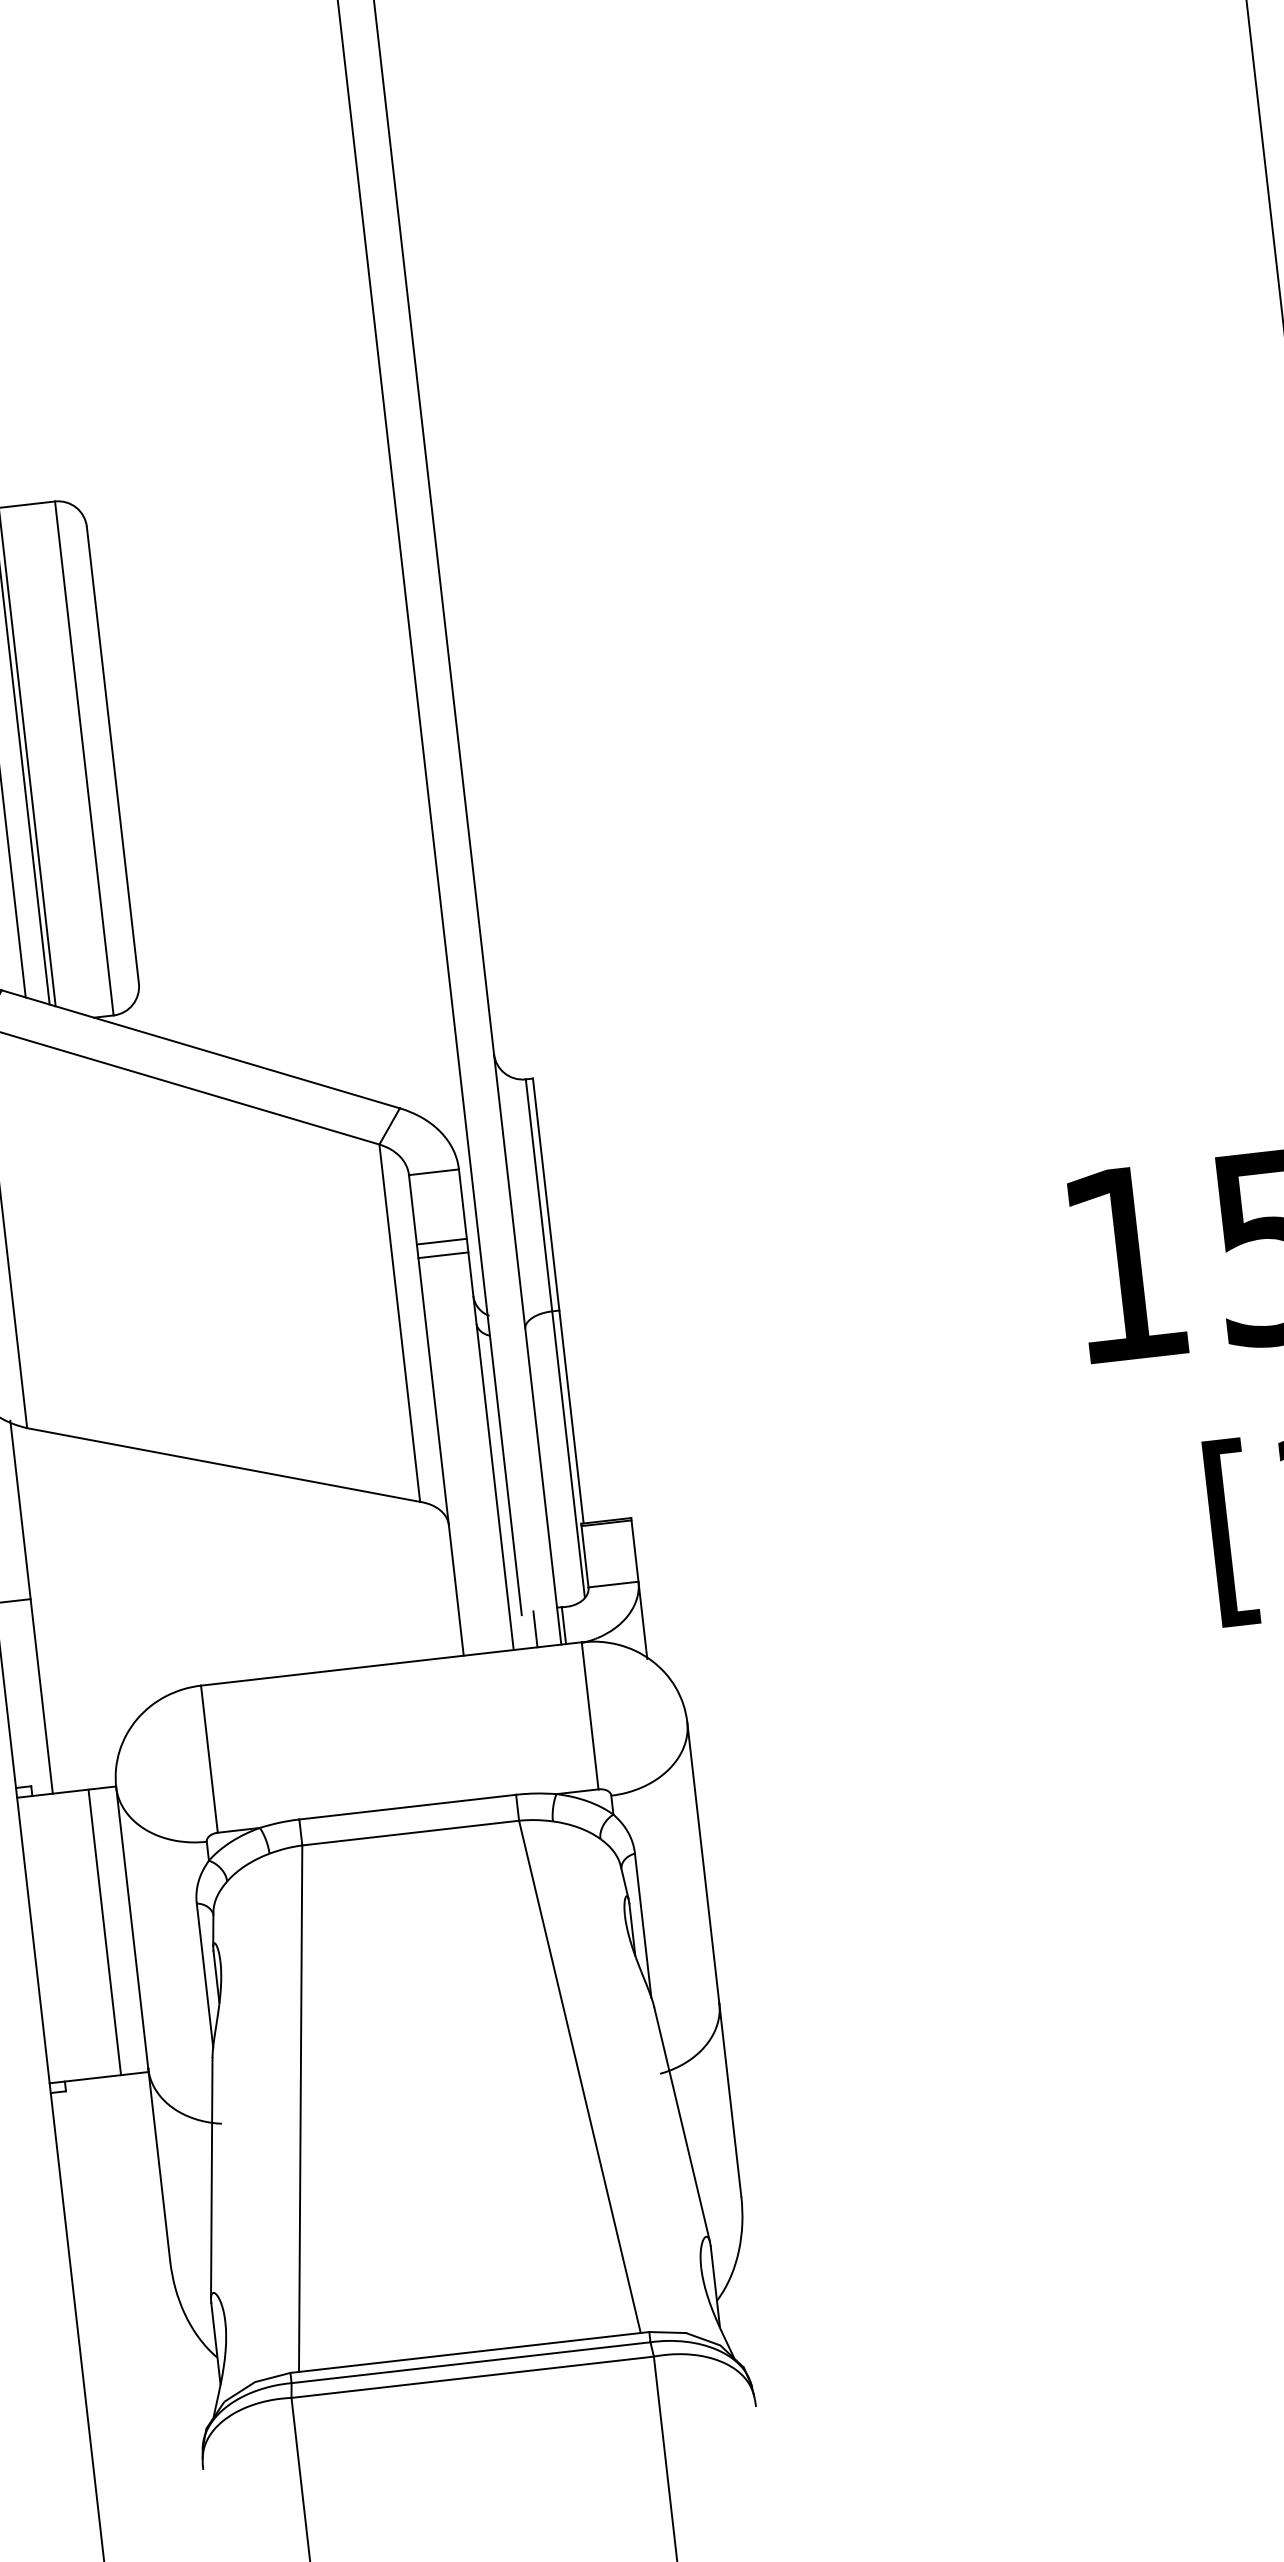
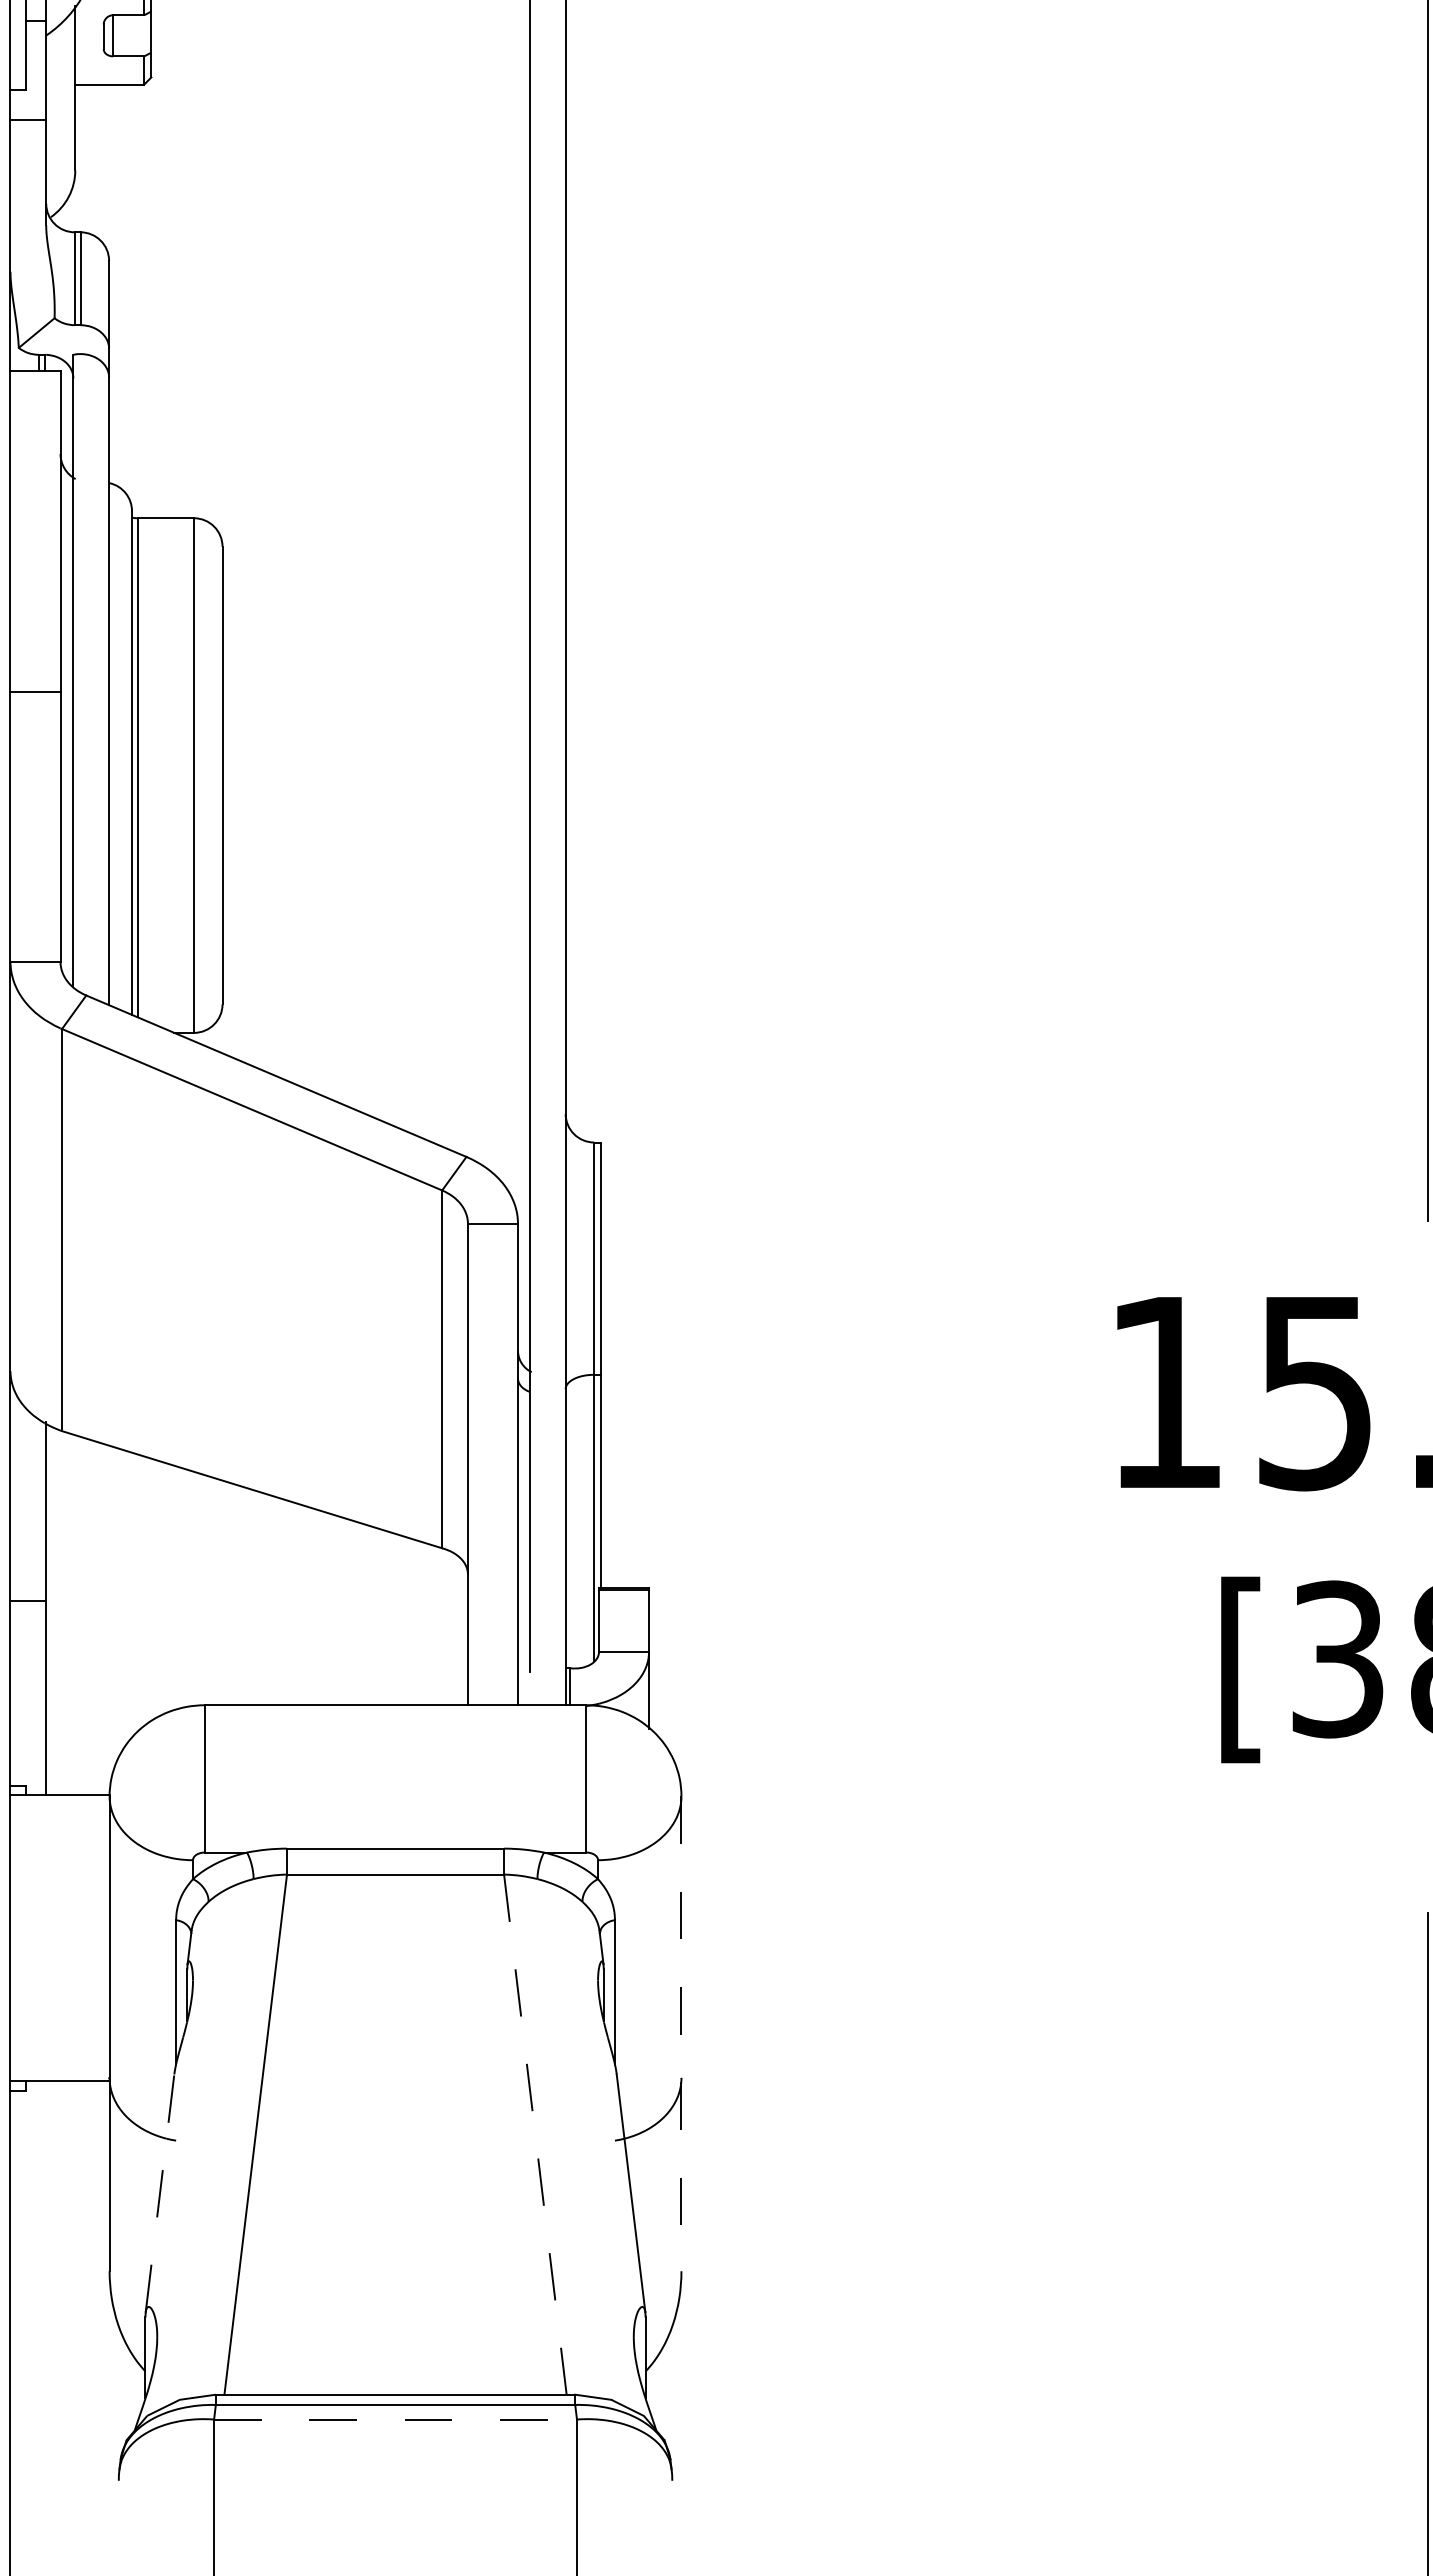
line: (441, 1241) -> (492, 1293), removed
line: (442, 1255) -> (492, 1307), removed
line: (535, 1629) -> (541, 1687), removed
line: (104, 1932) -> (81, 1938), removed
line: (714, 1960) -> (681, 2034), solid -> dashed
line: (580, 2076) -> (535, 2134), solid -> dashed
line: (212, 2178) -> (160, 2193), solid -> dashed
line: (473, 2377) -> (396, 2419), solid -> dashed

